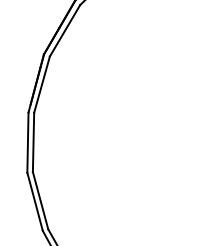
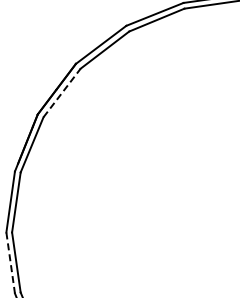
line: (65, 30) -> (62, 92), solid -> dashed
line: (34, 201) -> (10, 262), solid -> dashed

